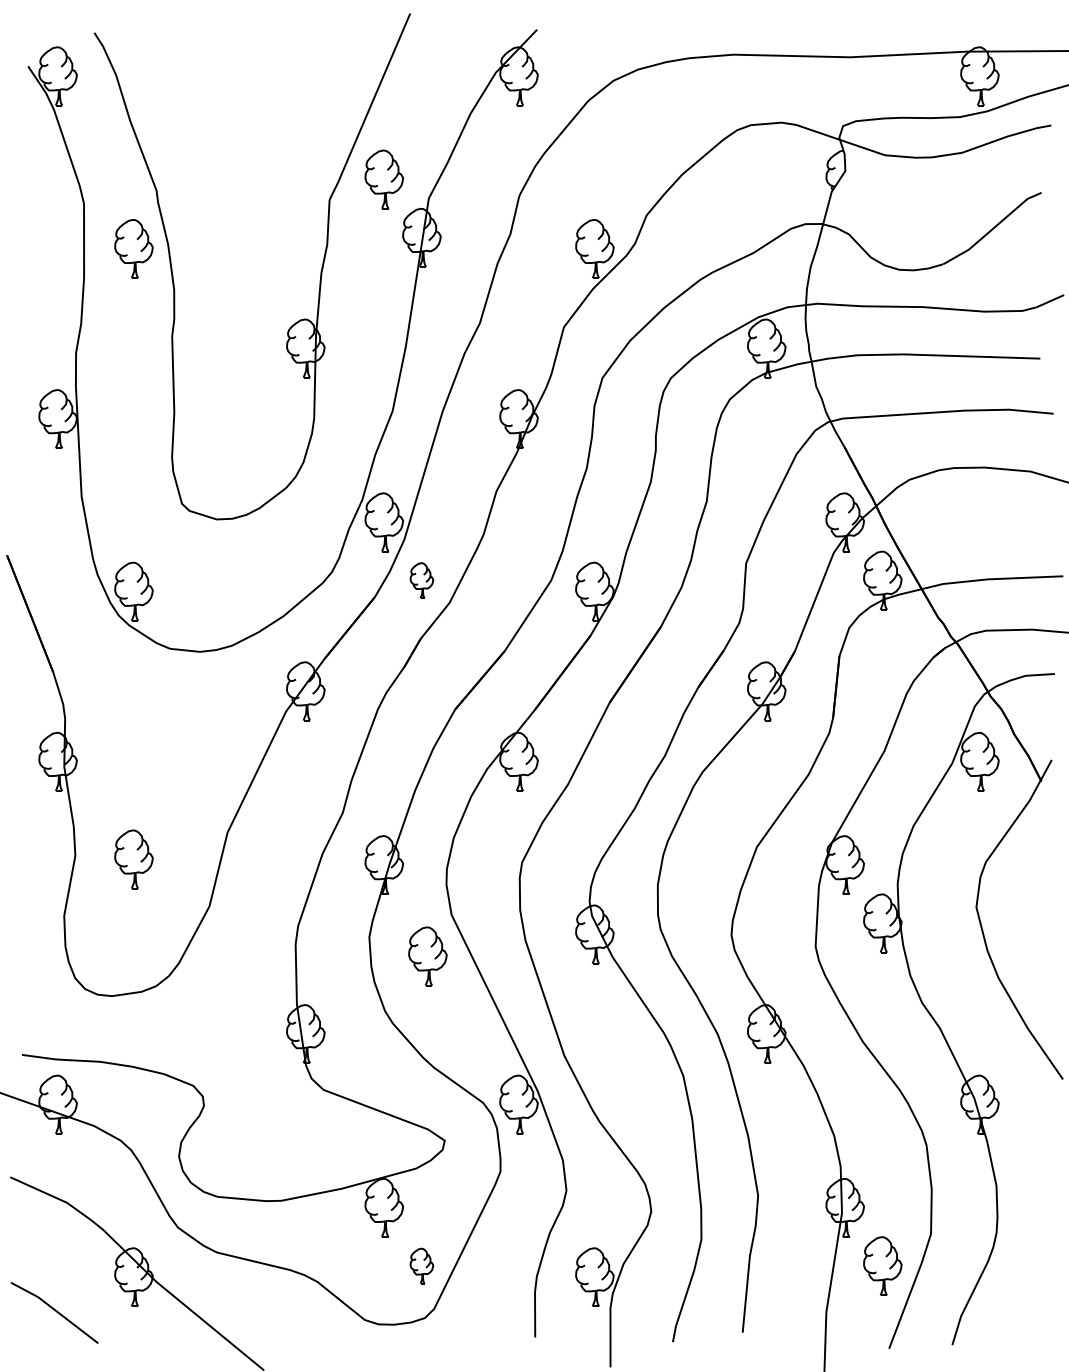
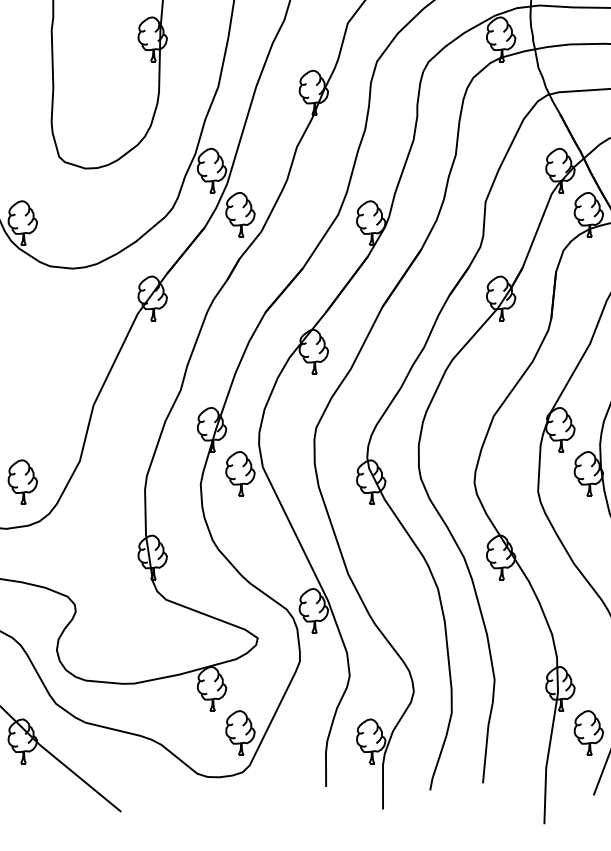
part: (421, 580) -> (240, 214), size x1.67
part: (133, 859) -> (22, 482), moved
part: (427, 956) -> (240, 473), moved
part: (421, 1265) -> (240, 732), size x1.67

